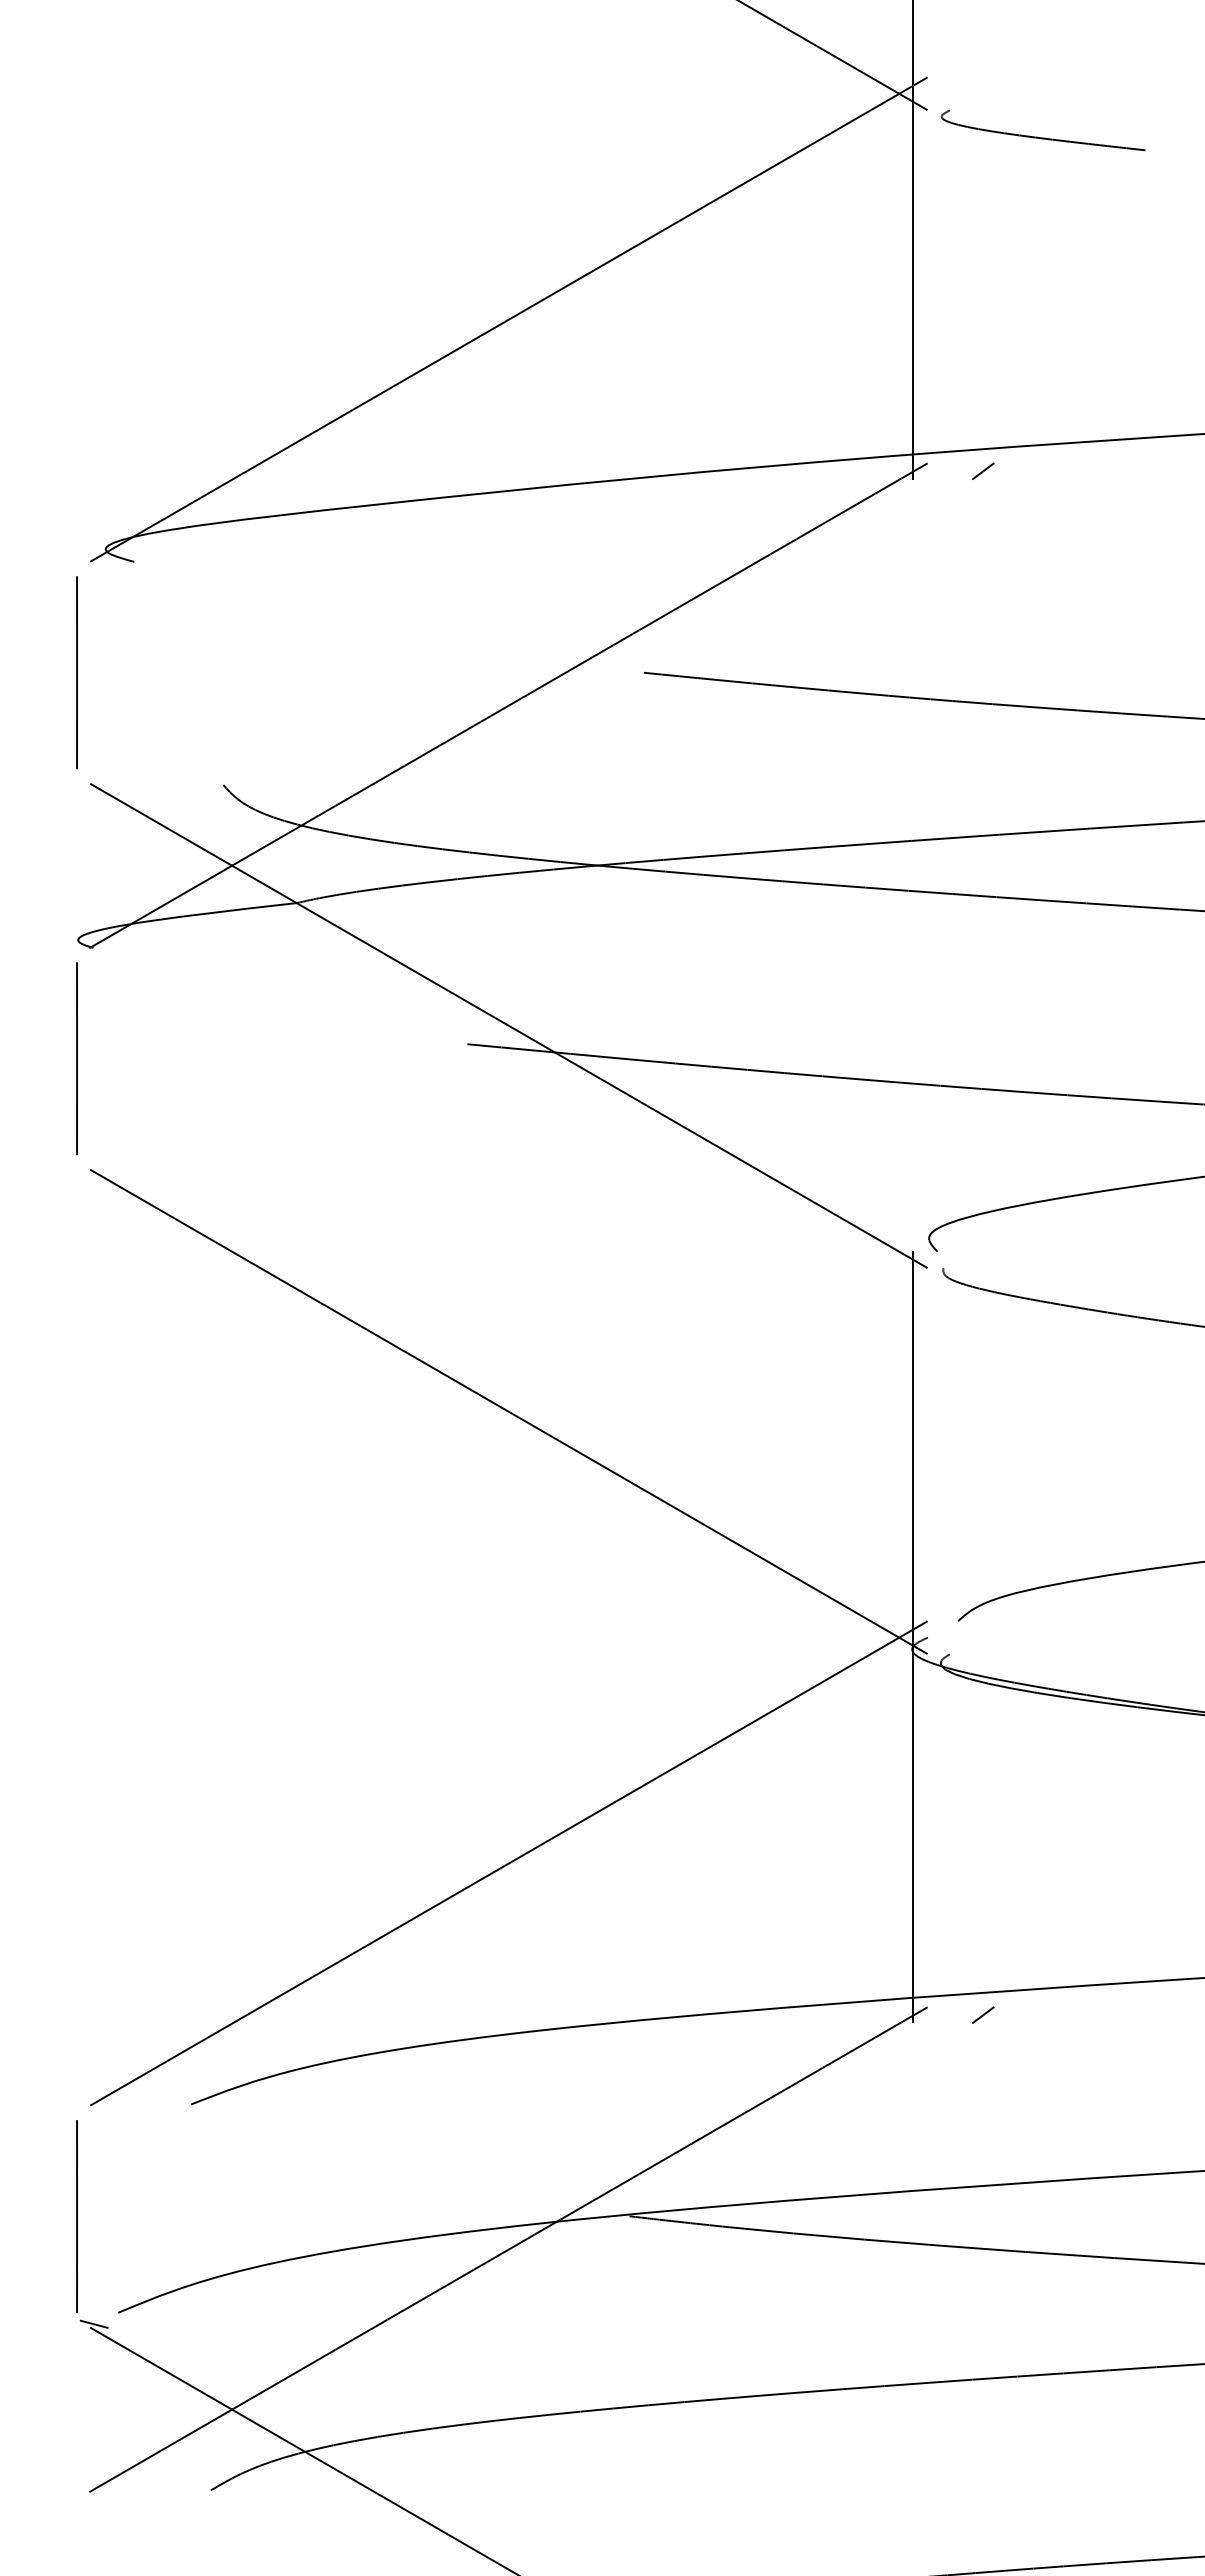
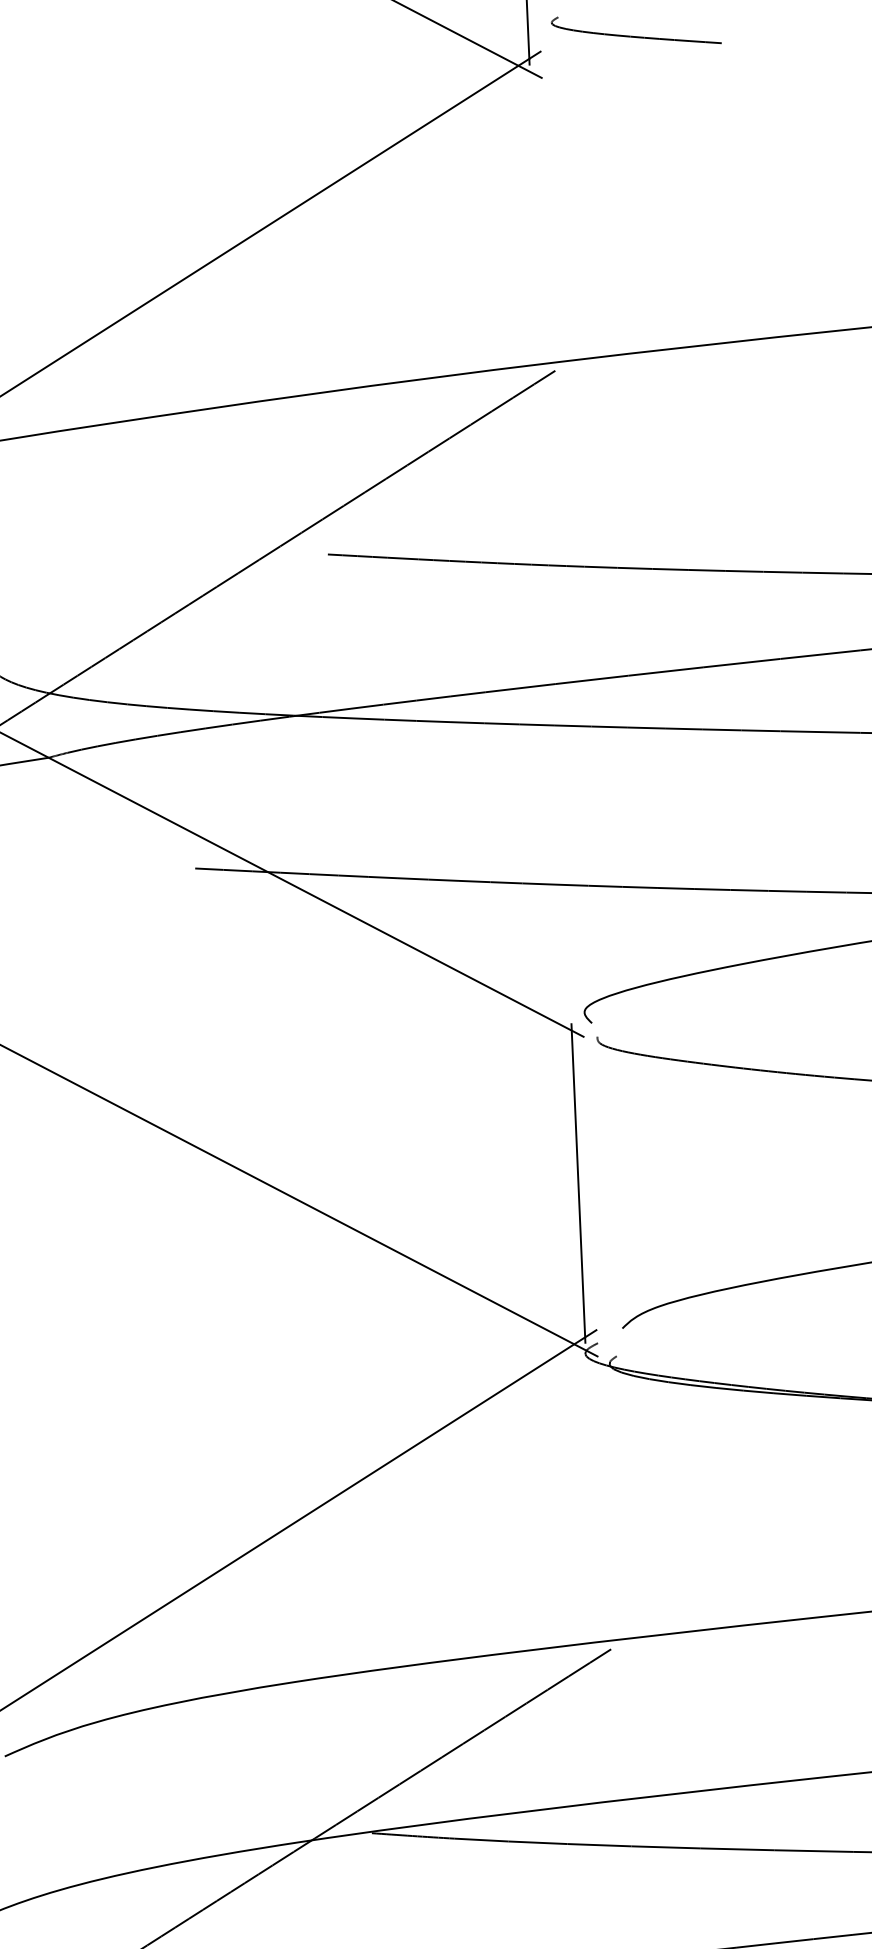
curve: (1042, 137) -> (636, 36), moved
line: (912, 286) -> (536, 224), removed
line: (983, 471) -> (601, 375), removed
line: (912, 1830) -> (592, 1503), removed
line: (983, 2014) -> (657, 1653), removed

